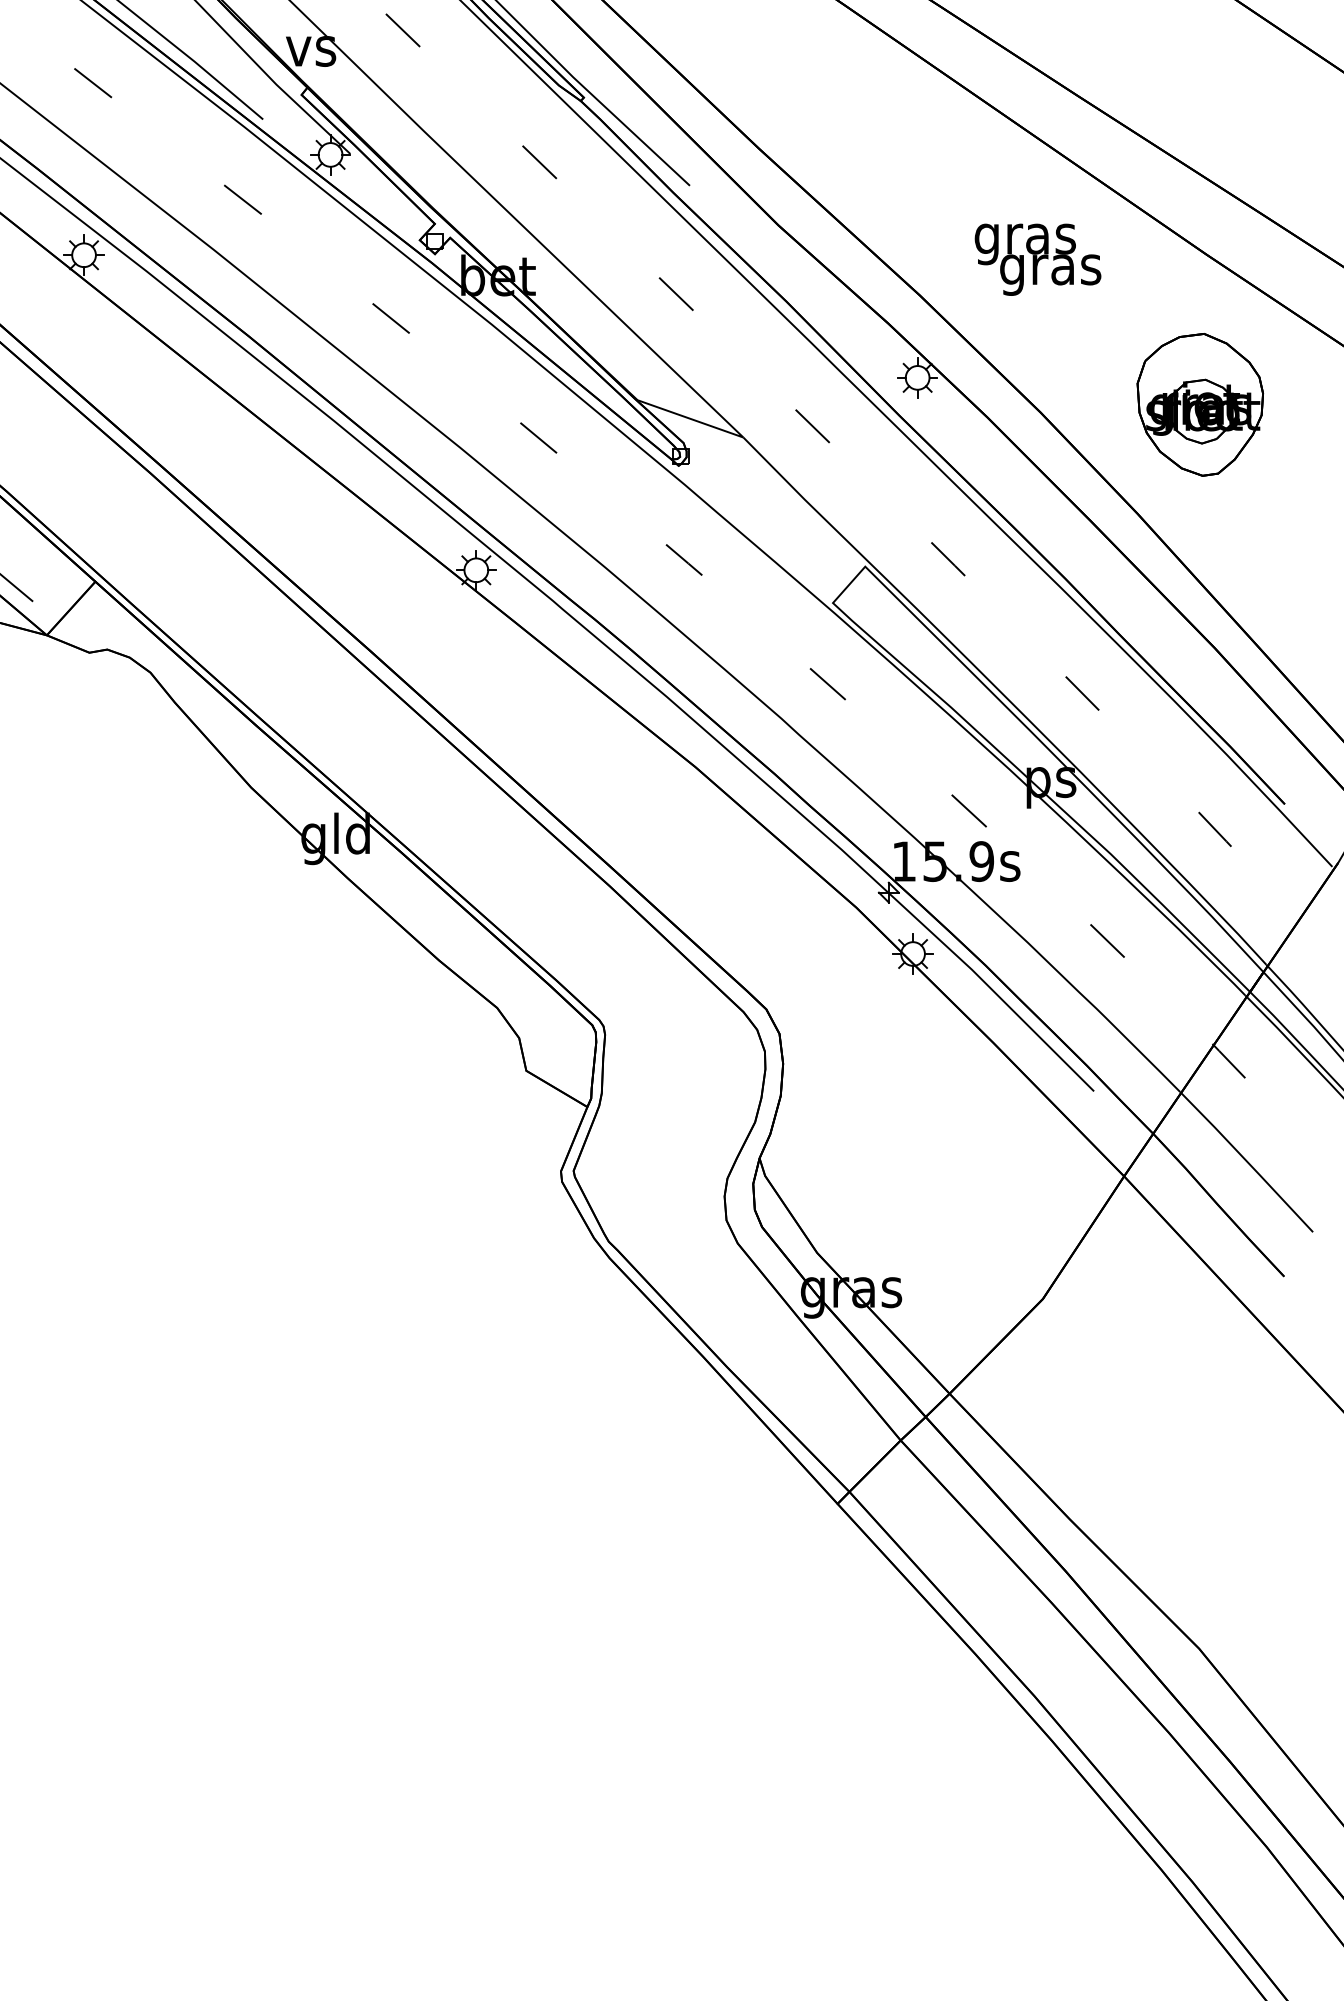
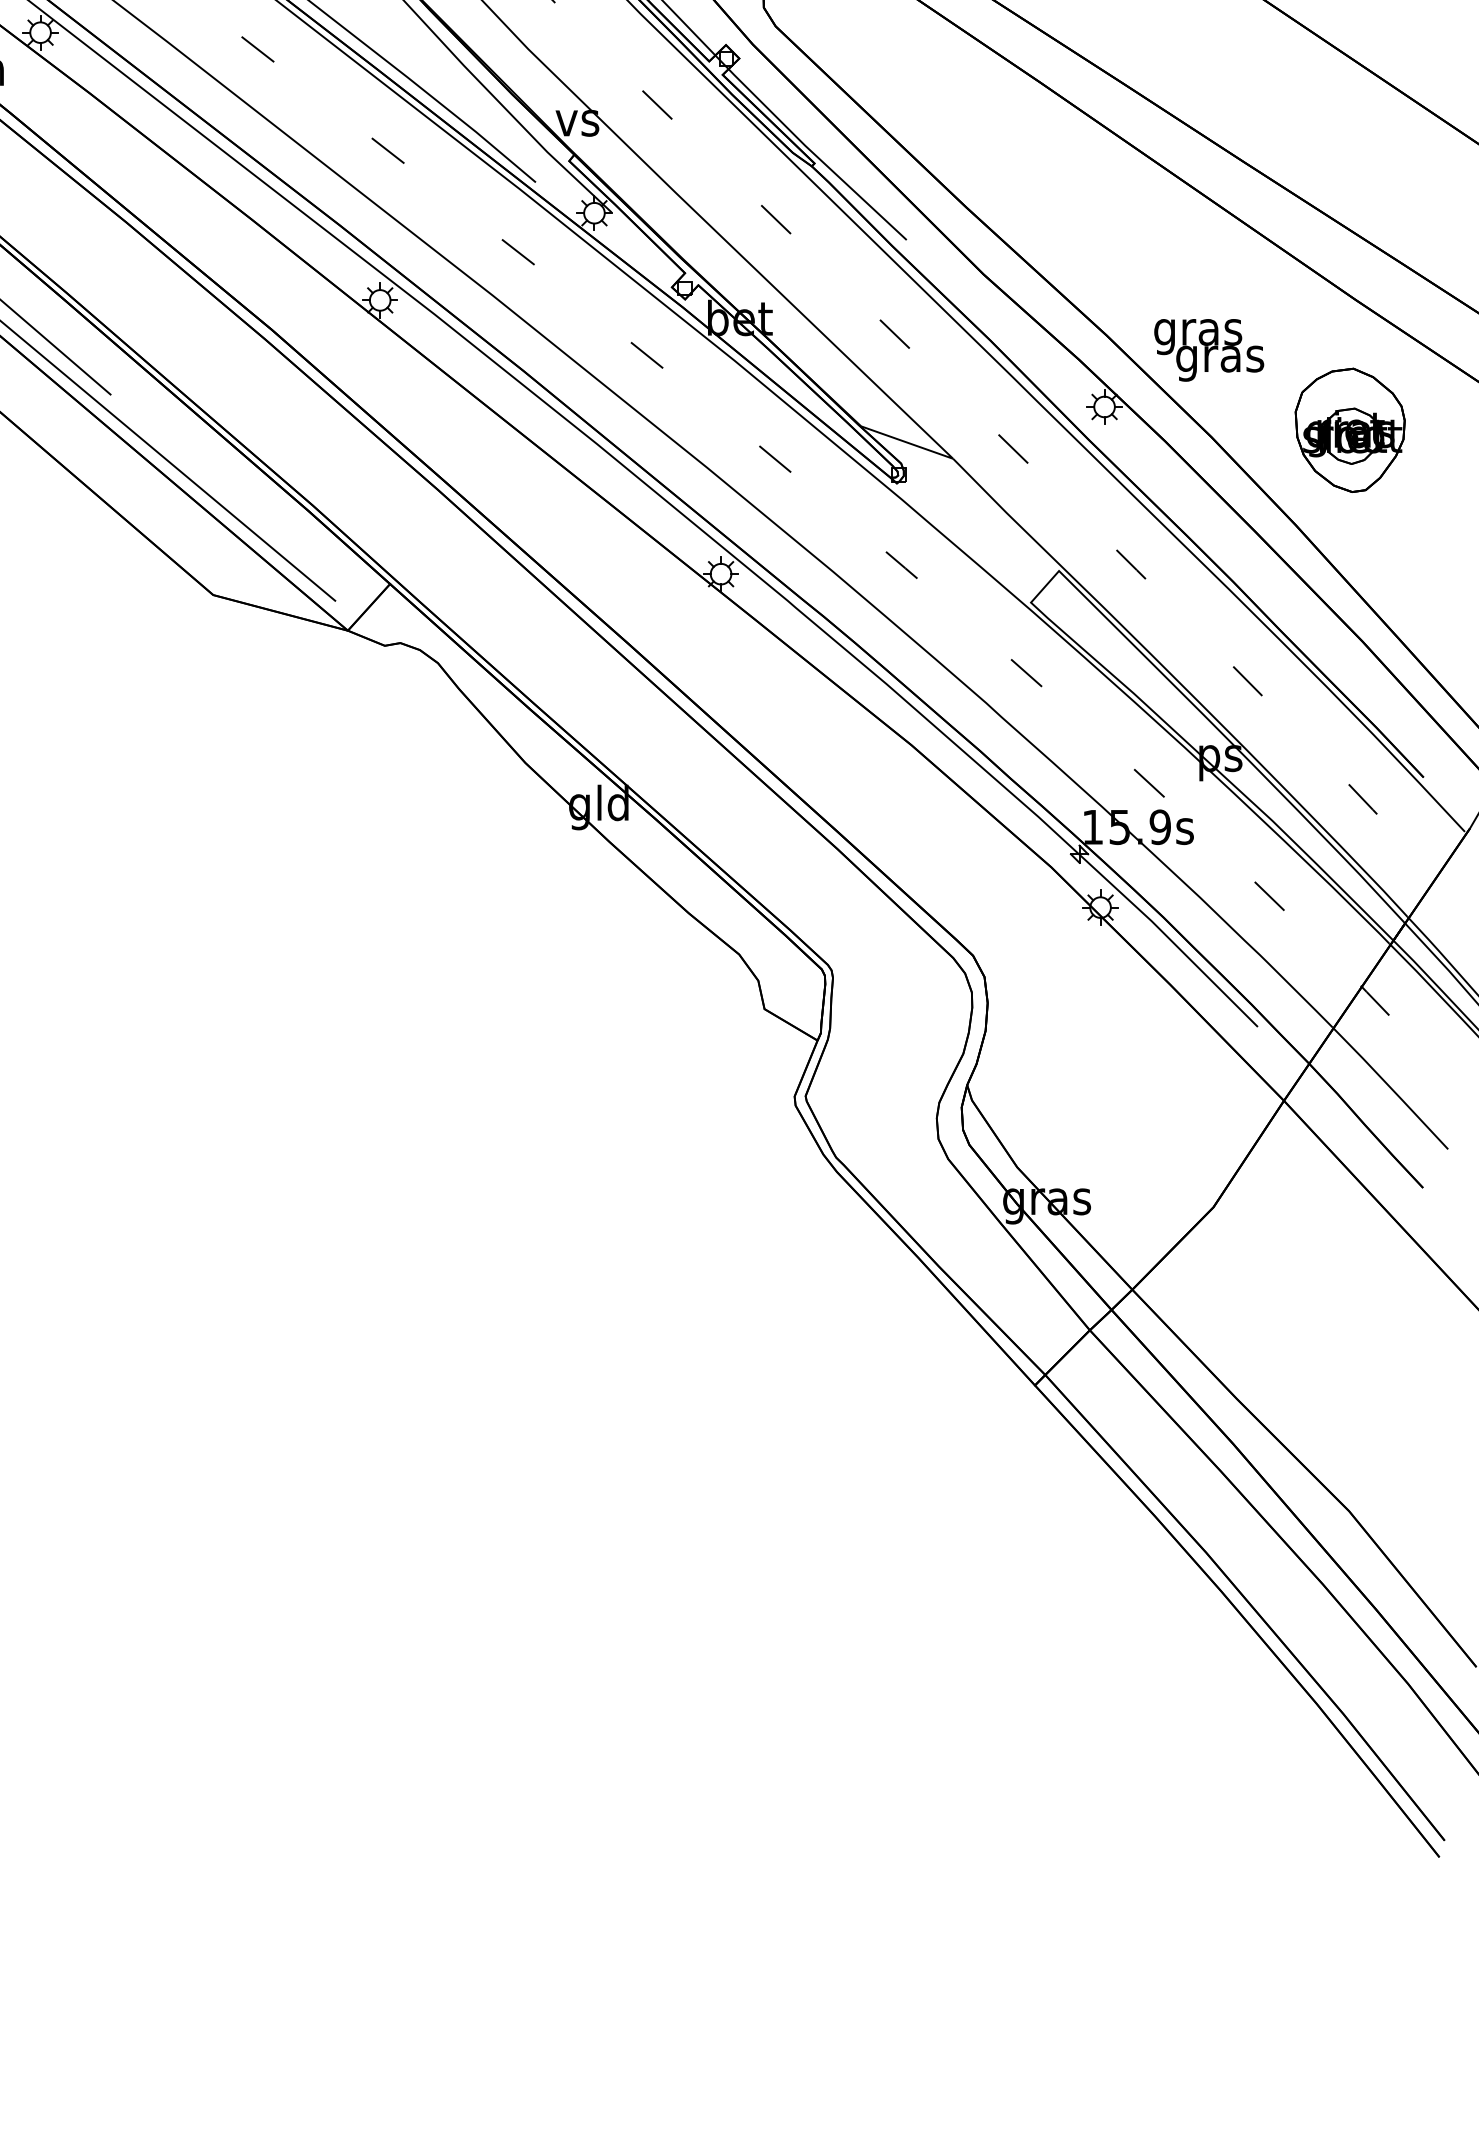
text: (1038, 259) -> (1209, 350), moved

